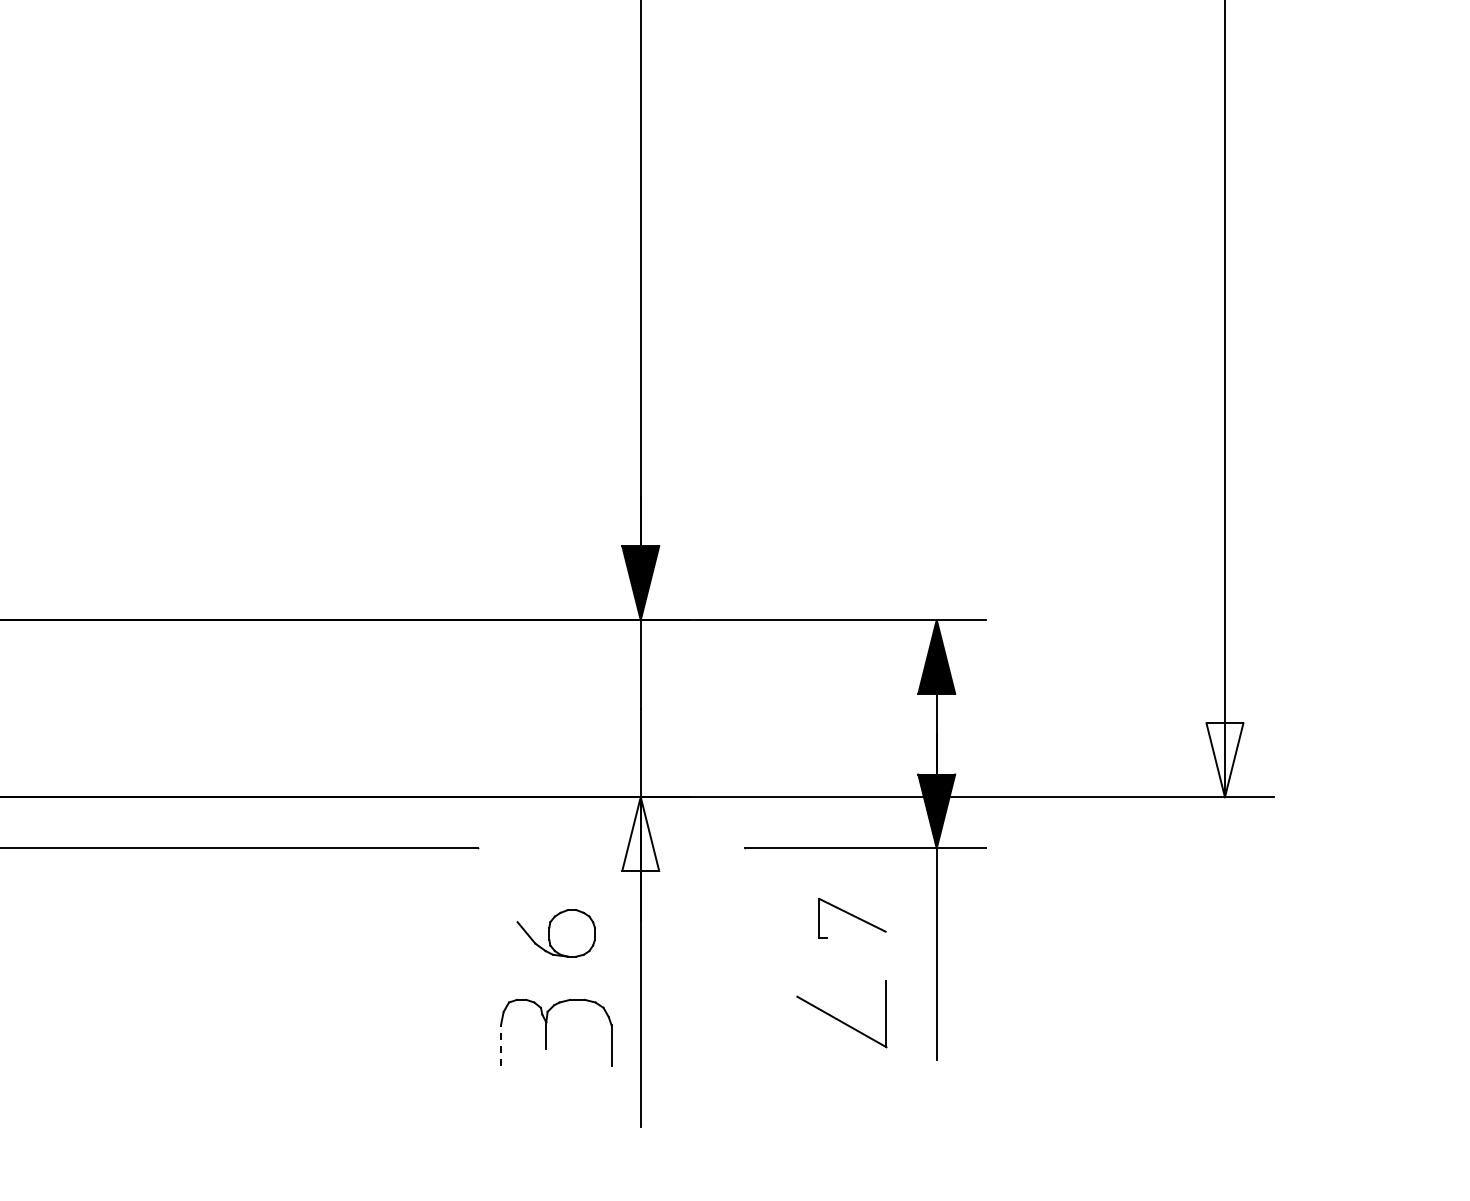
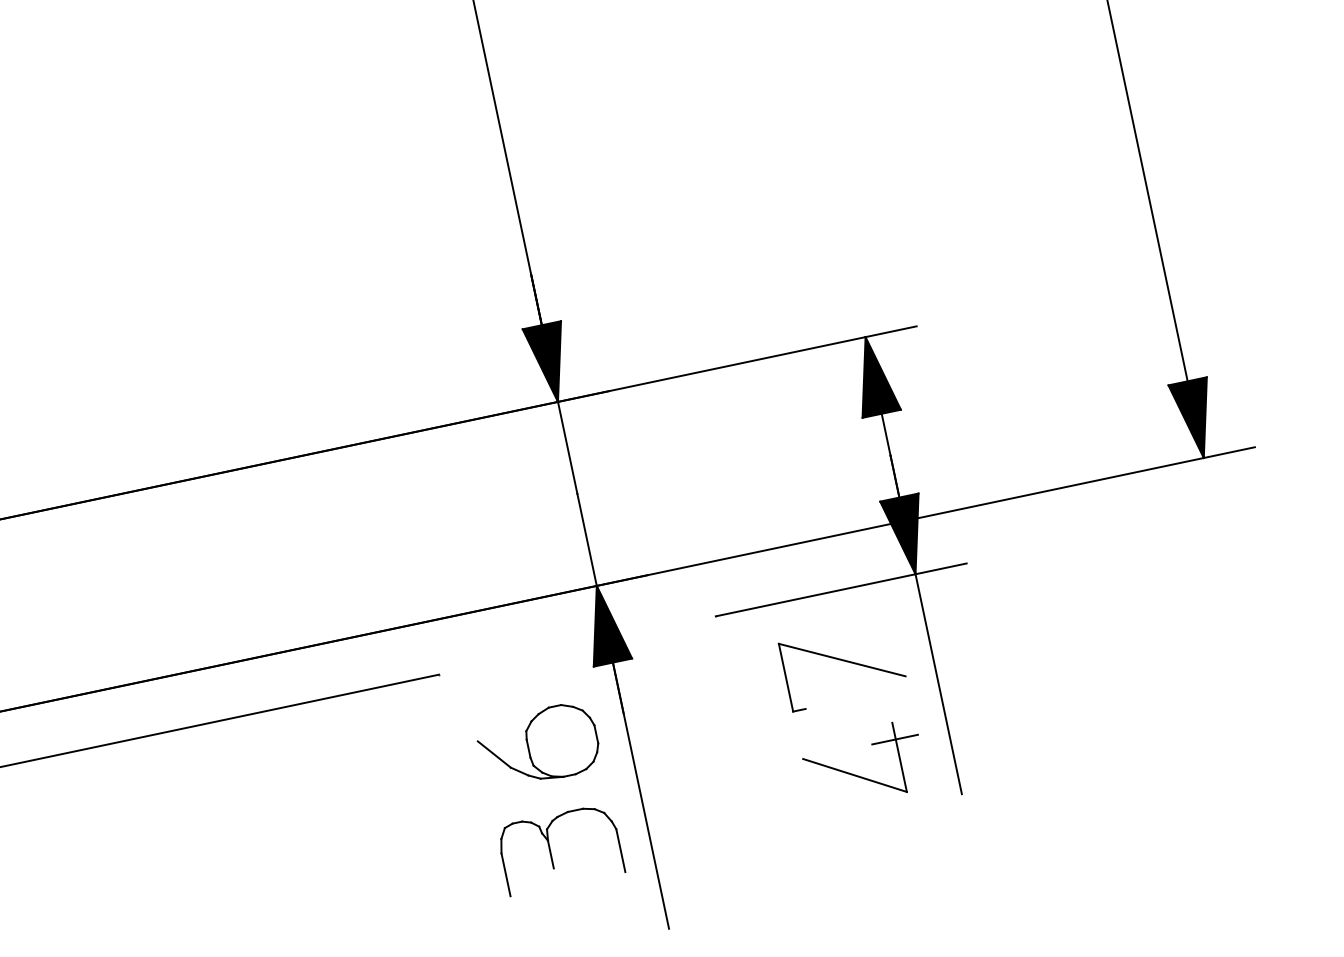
fill: (1224, 760) -> (1195, 419), added
fill: (640, 833) -> (604, 623), added
part: (852, 918) -> (843, 665), size x1.67
part: (556, 933) -> (539, 746), size x1.43
line: (885, 996) -> (894, 739), added
line: (501, 1045) -> (506, 874), dashed -> solid

